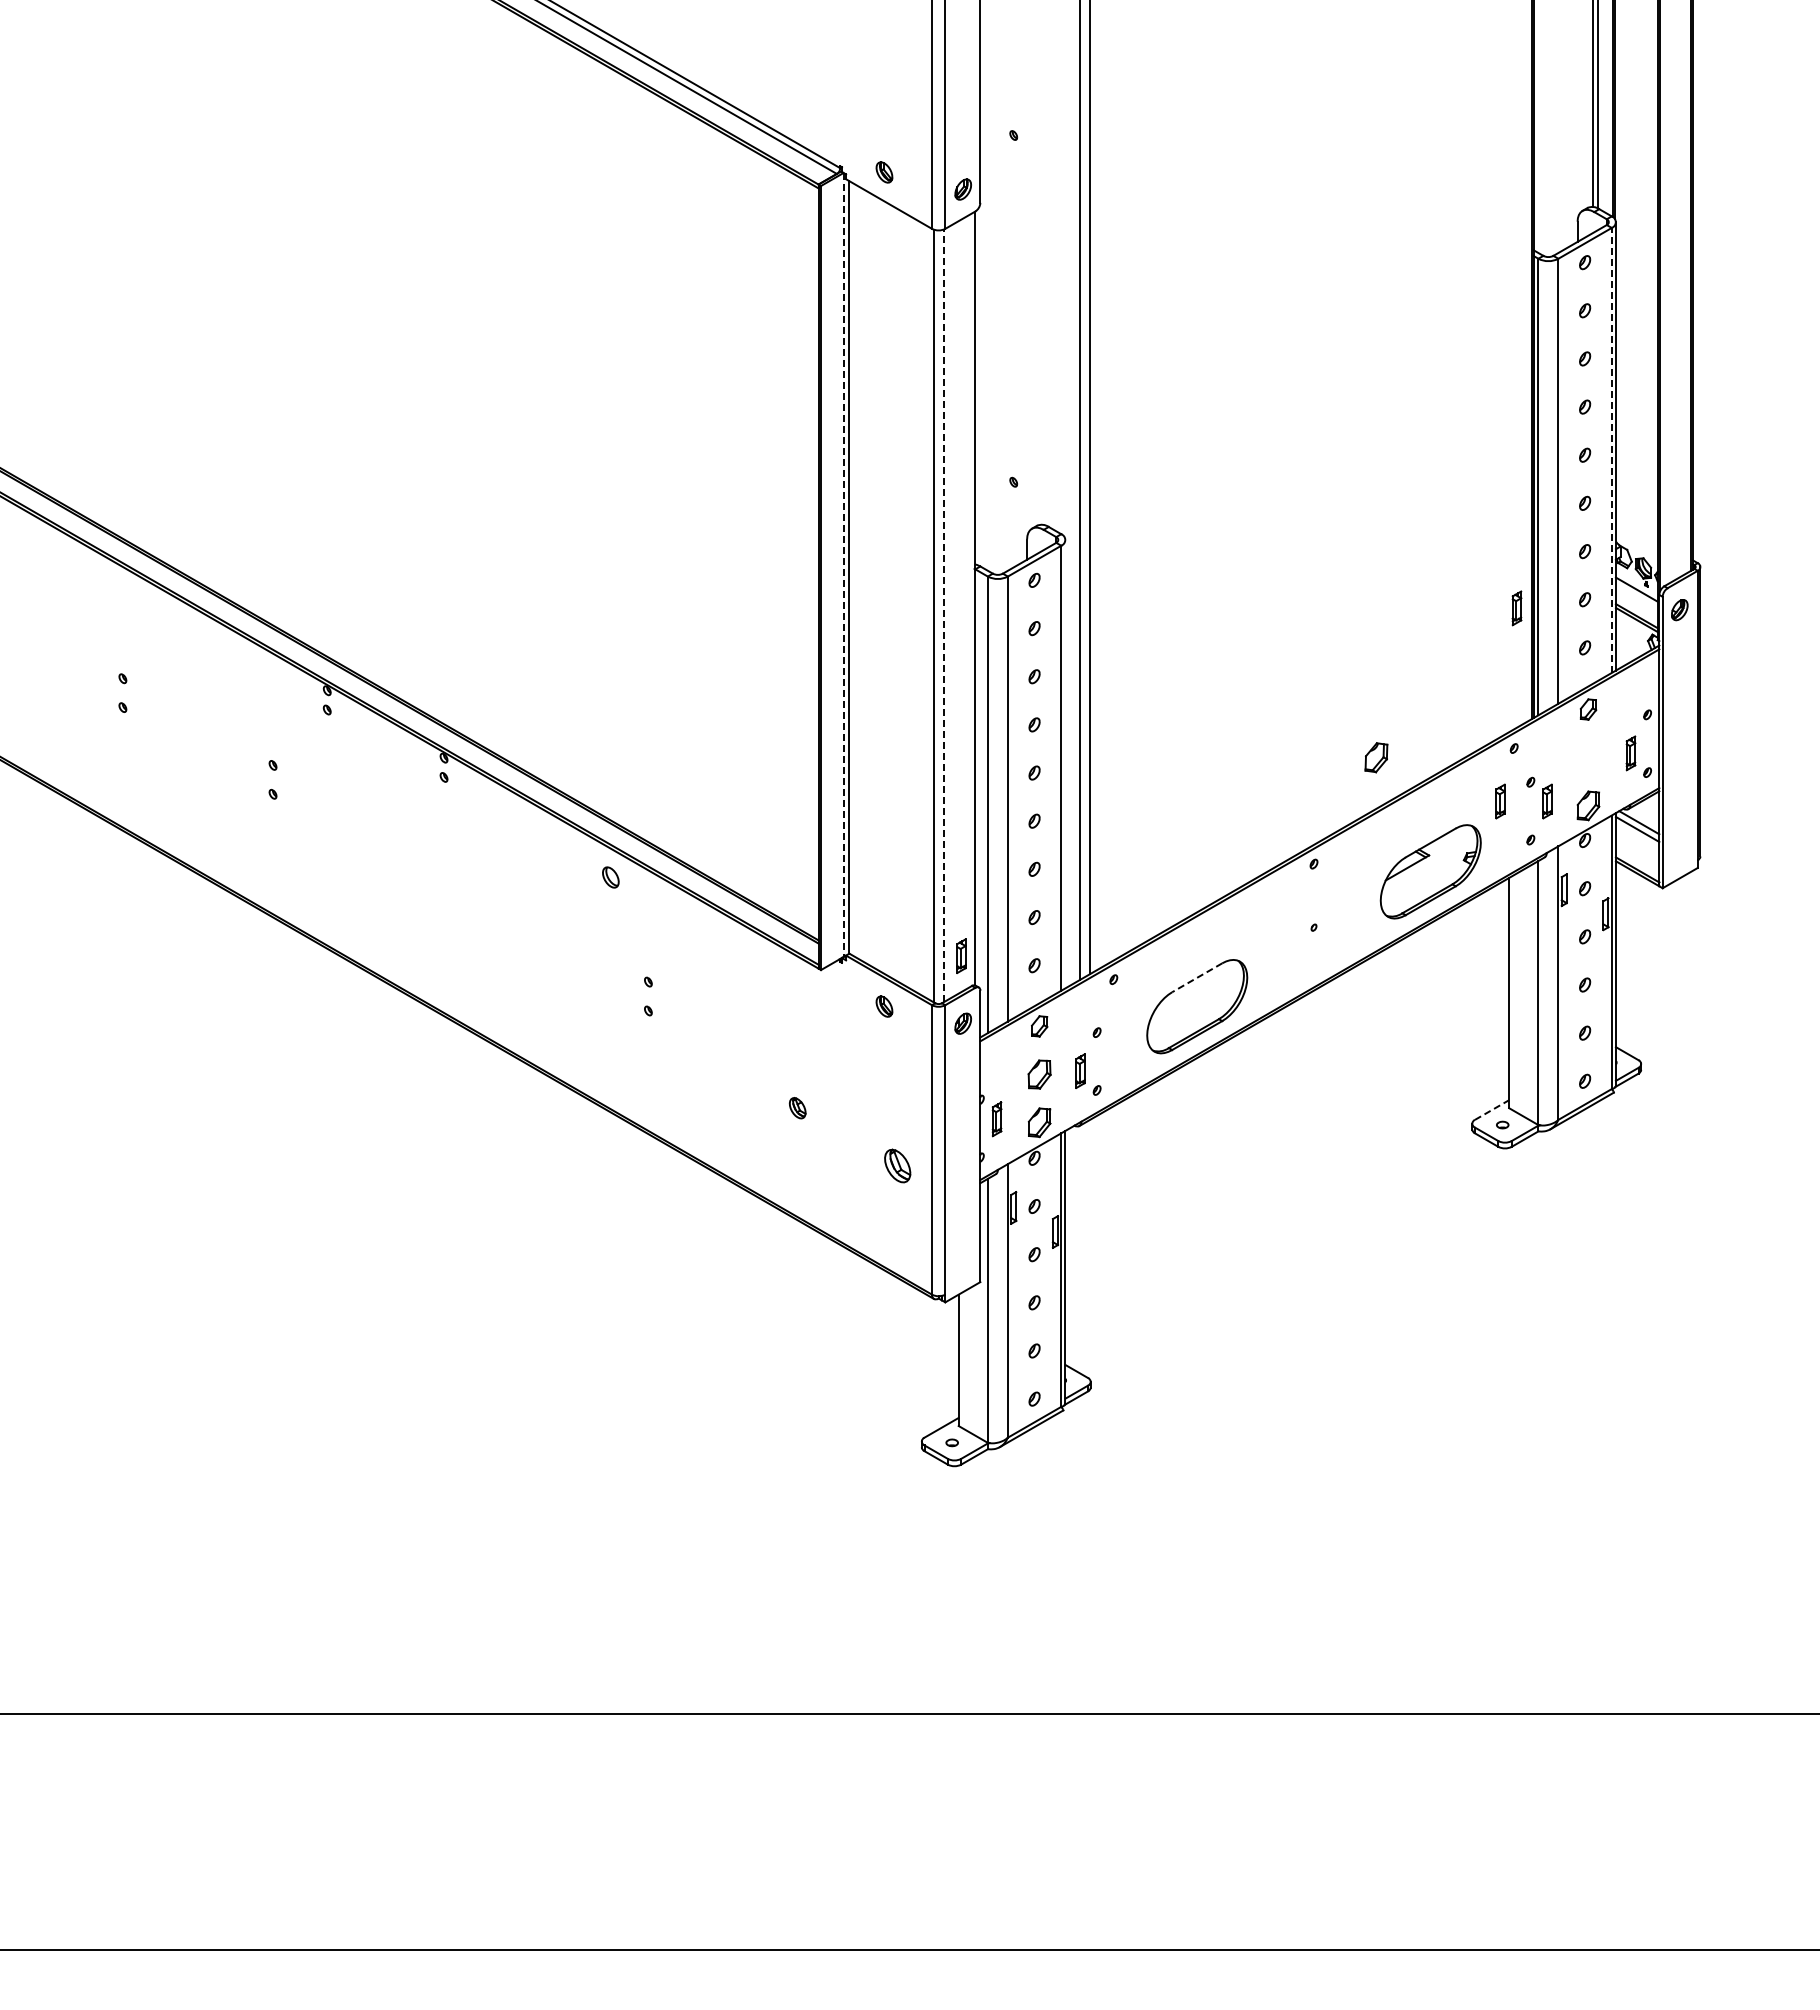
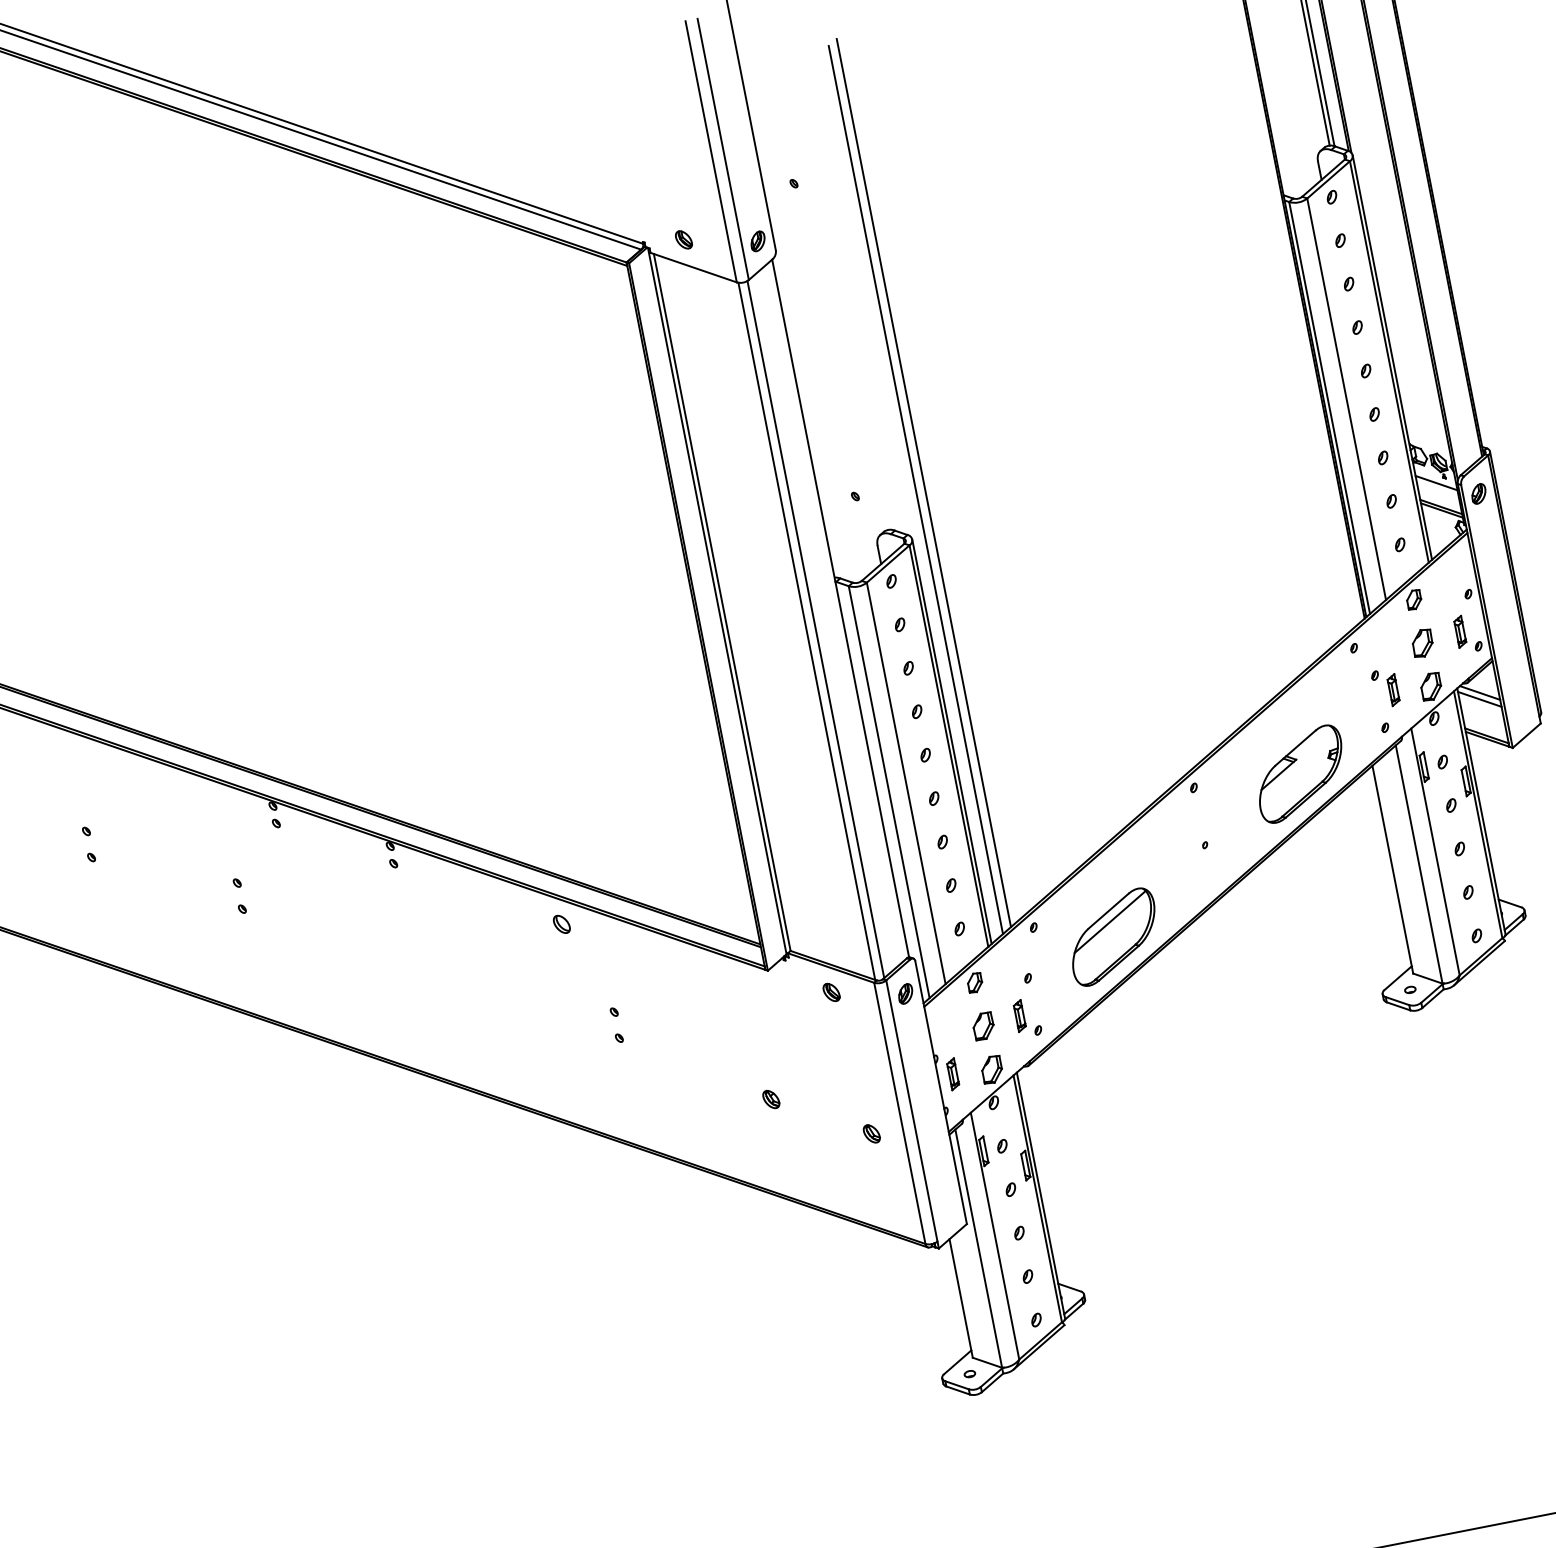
line: (1611, 450) -> (1389, 362), dashed -> solid
line: (844, 565) -> (717, 601), dashed -> solid
part: (1516, 608) -> (1331, 521), removed
line: (943, 615) -> (815, 629), dashed -> solid
part: (1376, 757) -> (1422, 643), moved
line: (1065, 763) -> (951, 741), added
part: (1500, 801) -> (1351, 698), removed
part: (961, 955) -> (892, 932), removed
line: (1197, 977) -> (1108, 910), dashed -> solid
line: (1196, 989) -> (1110, 921), added
line: (1492, 1110) -> (1398, 978), dashed -> solid
part: (897, 1165) -> (871, 1133), size x0.62

